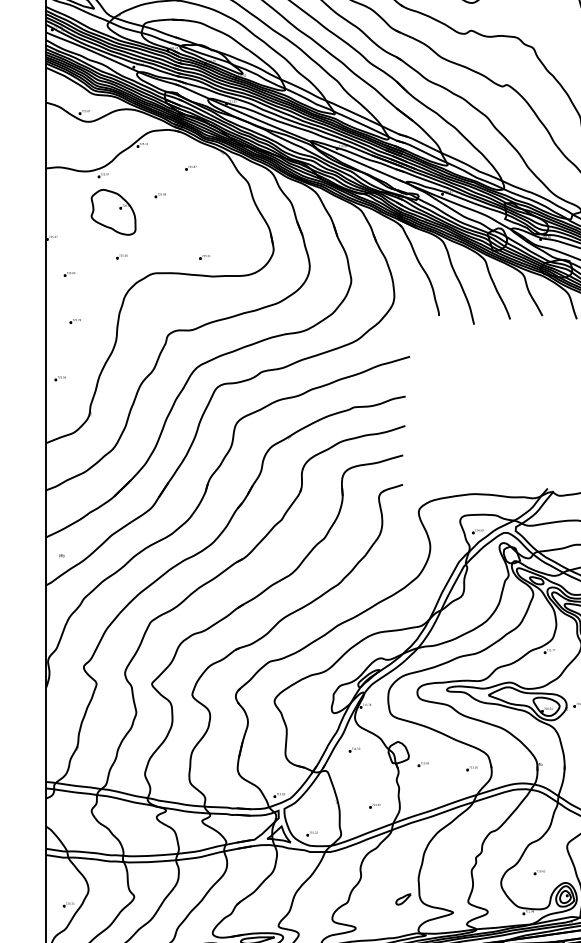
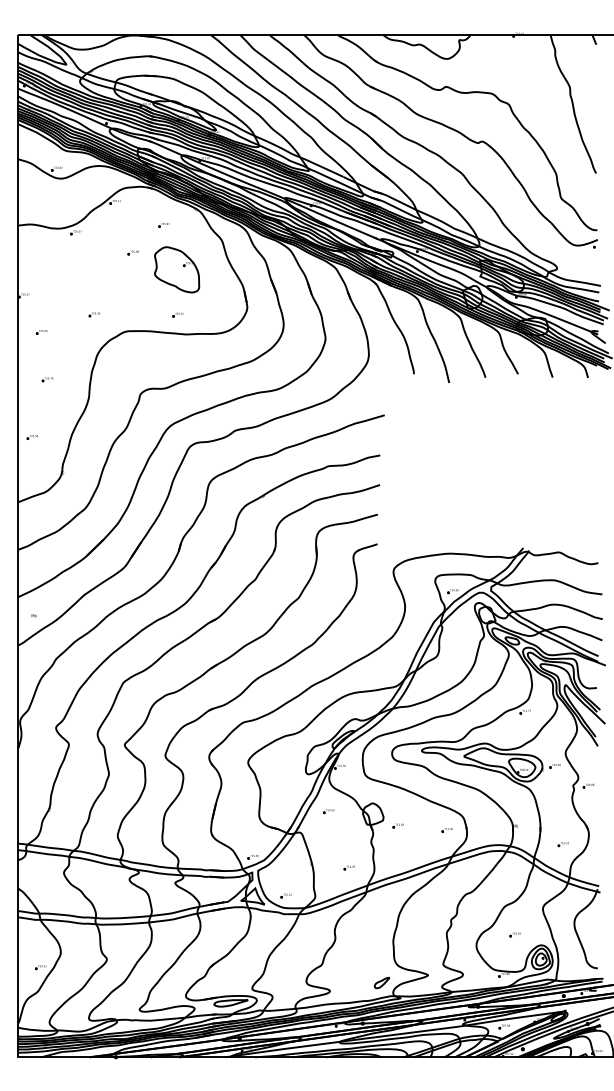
part: (114, 212) -> (177, 269), moved
part: (402, 898) -> (381, 982), moved

